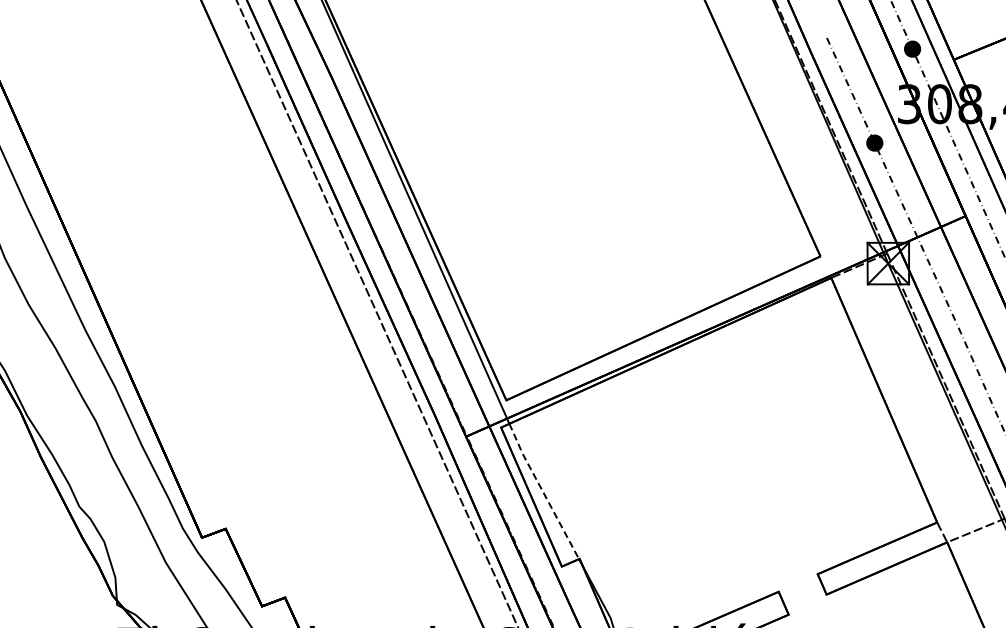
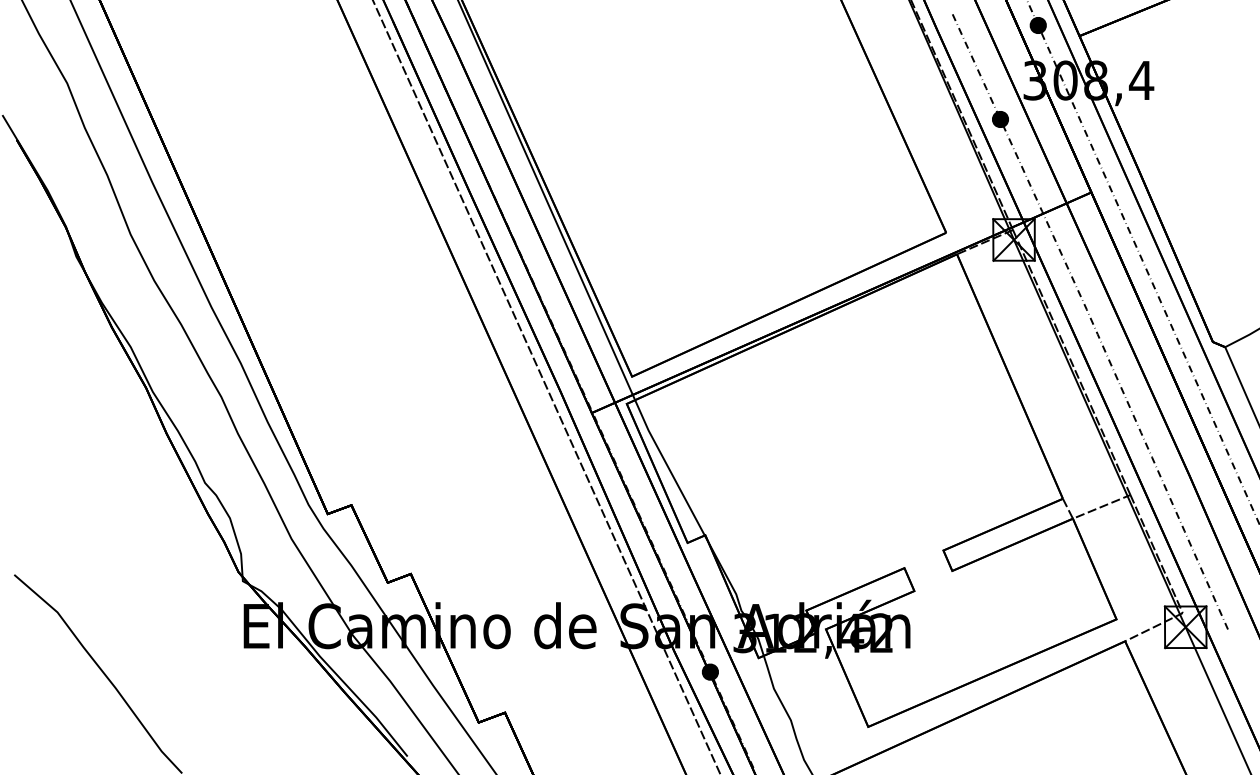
line: (542, 492) -> (668, 468), dashed -> solid

